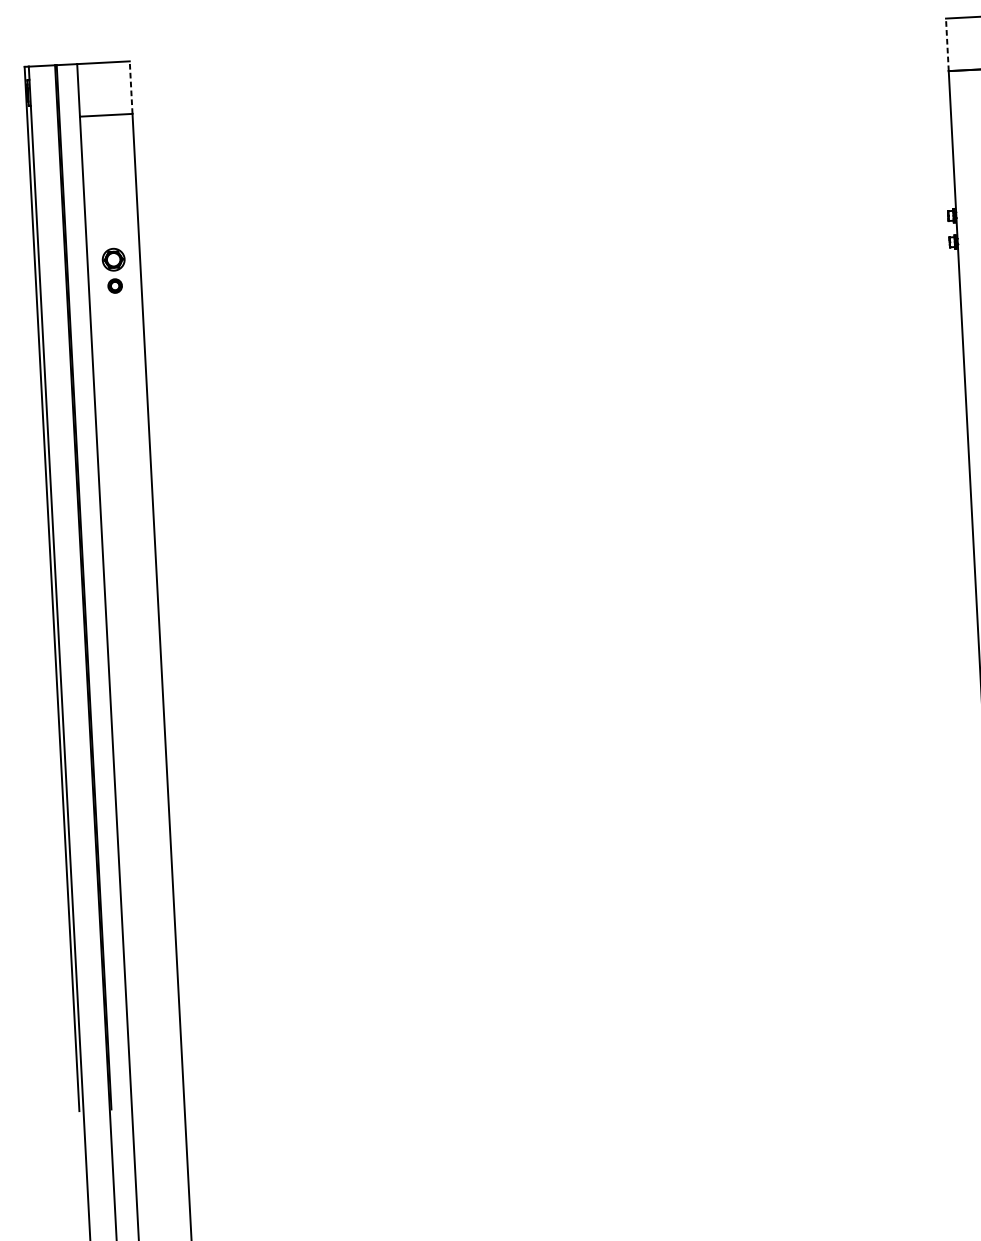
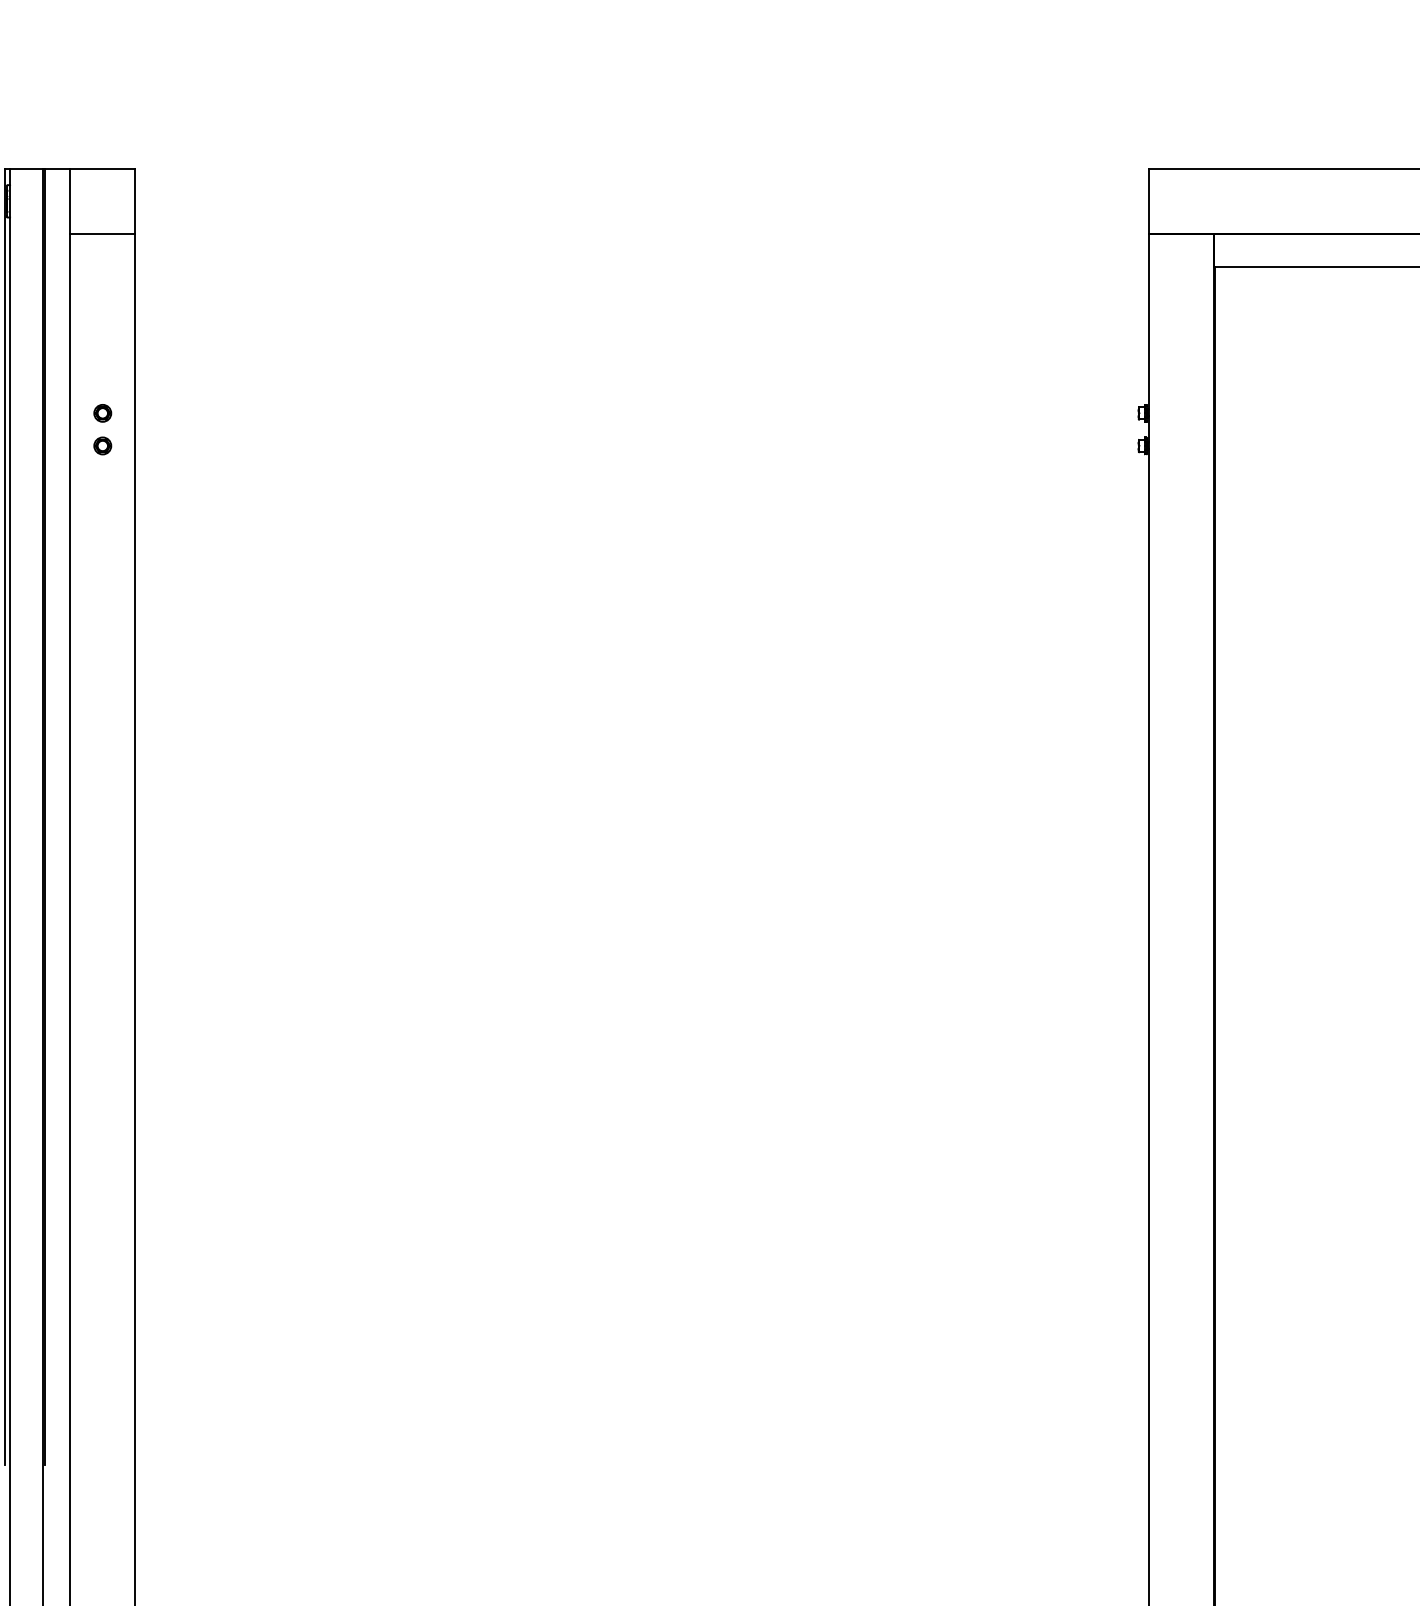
line: (947, 44) -> (1148, 201), dashed -> solid
line: (131, 87) -> (135, 201), dashed -> solid
part: (113, 259) -> (102, 413), size x0.62

